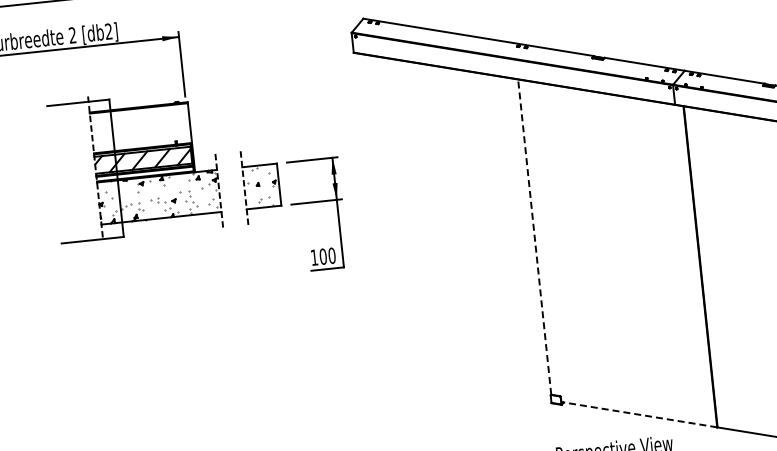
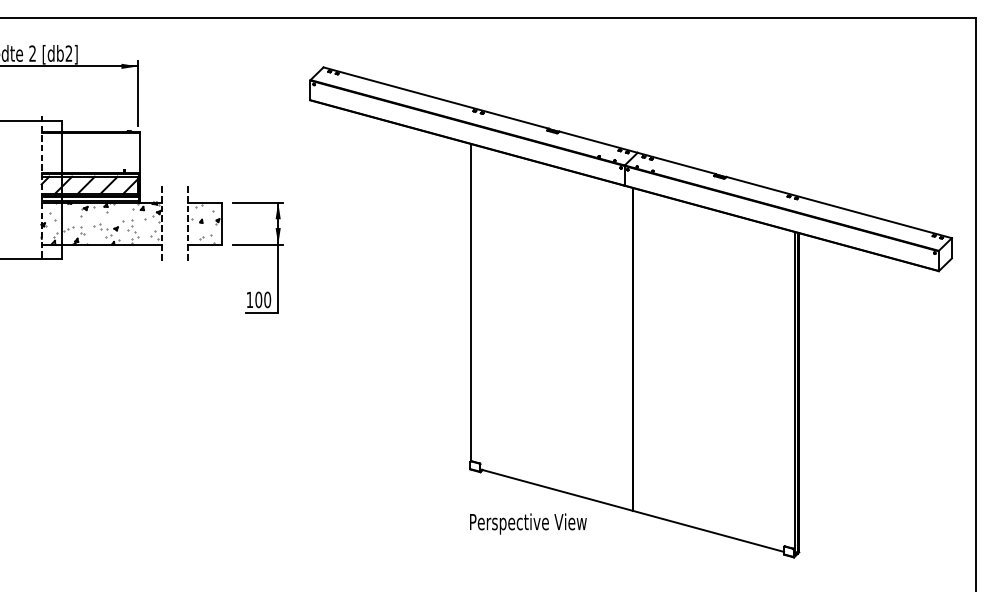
line: (535, 237) -> (471, 302), dashed -> solid
line: (639, 415) -> (556, 490), dashed -> solid

